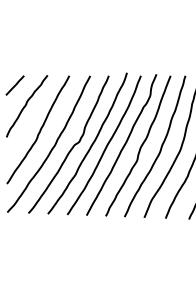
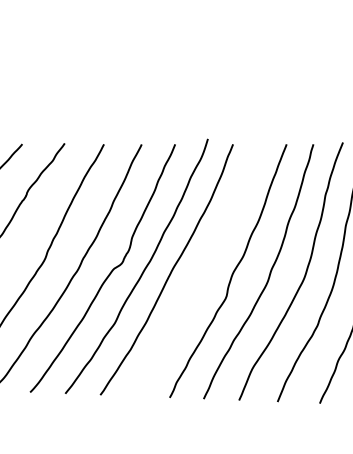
curve: (123, 145) -> (201, 270), removed

